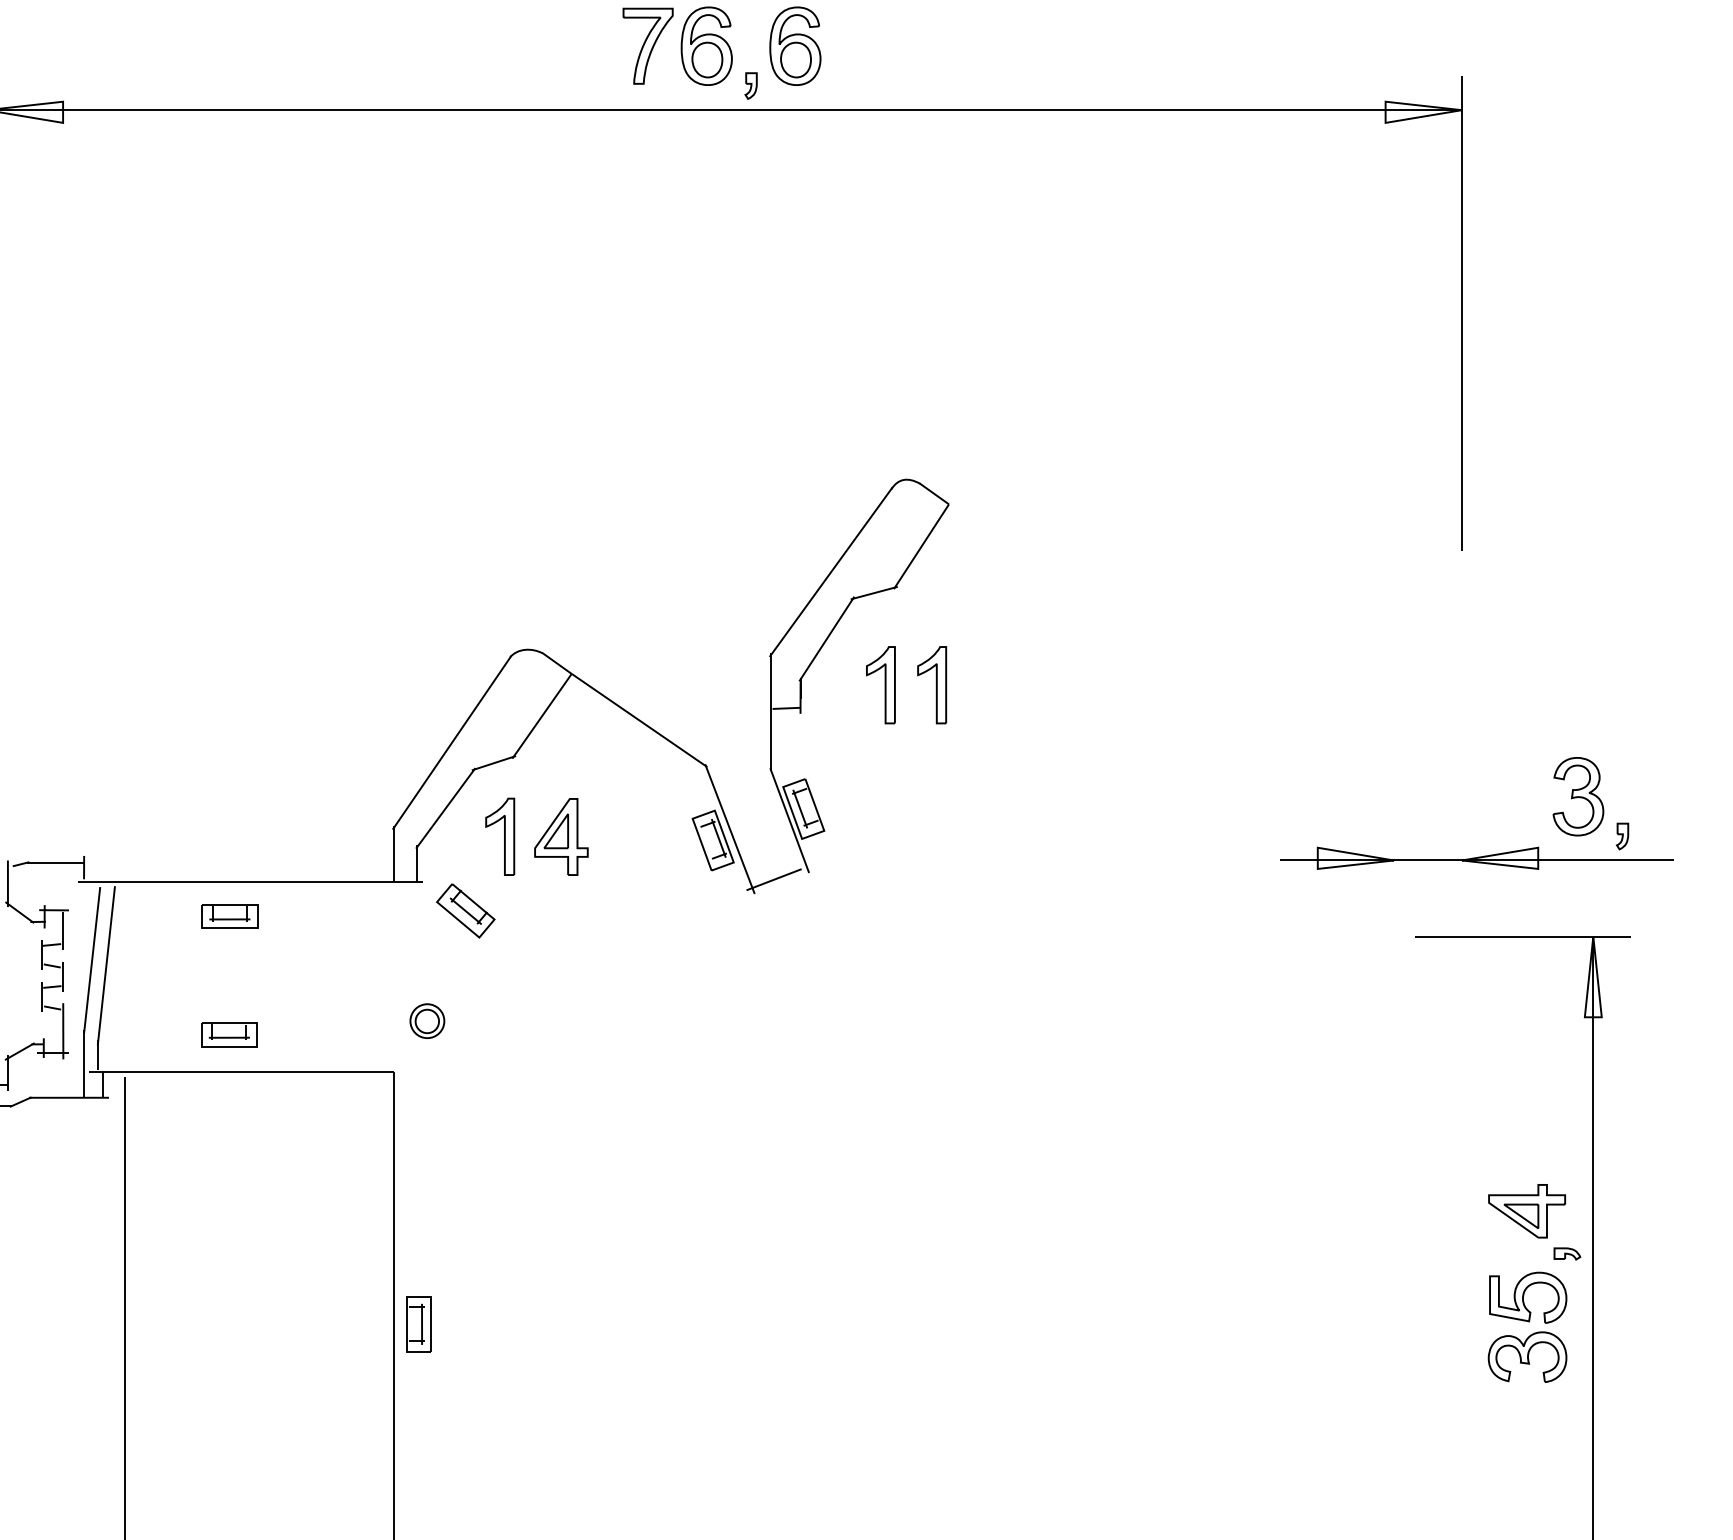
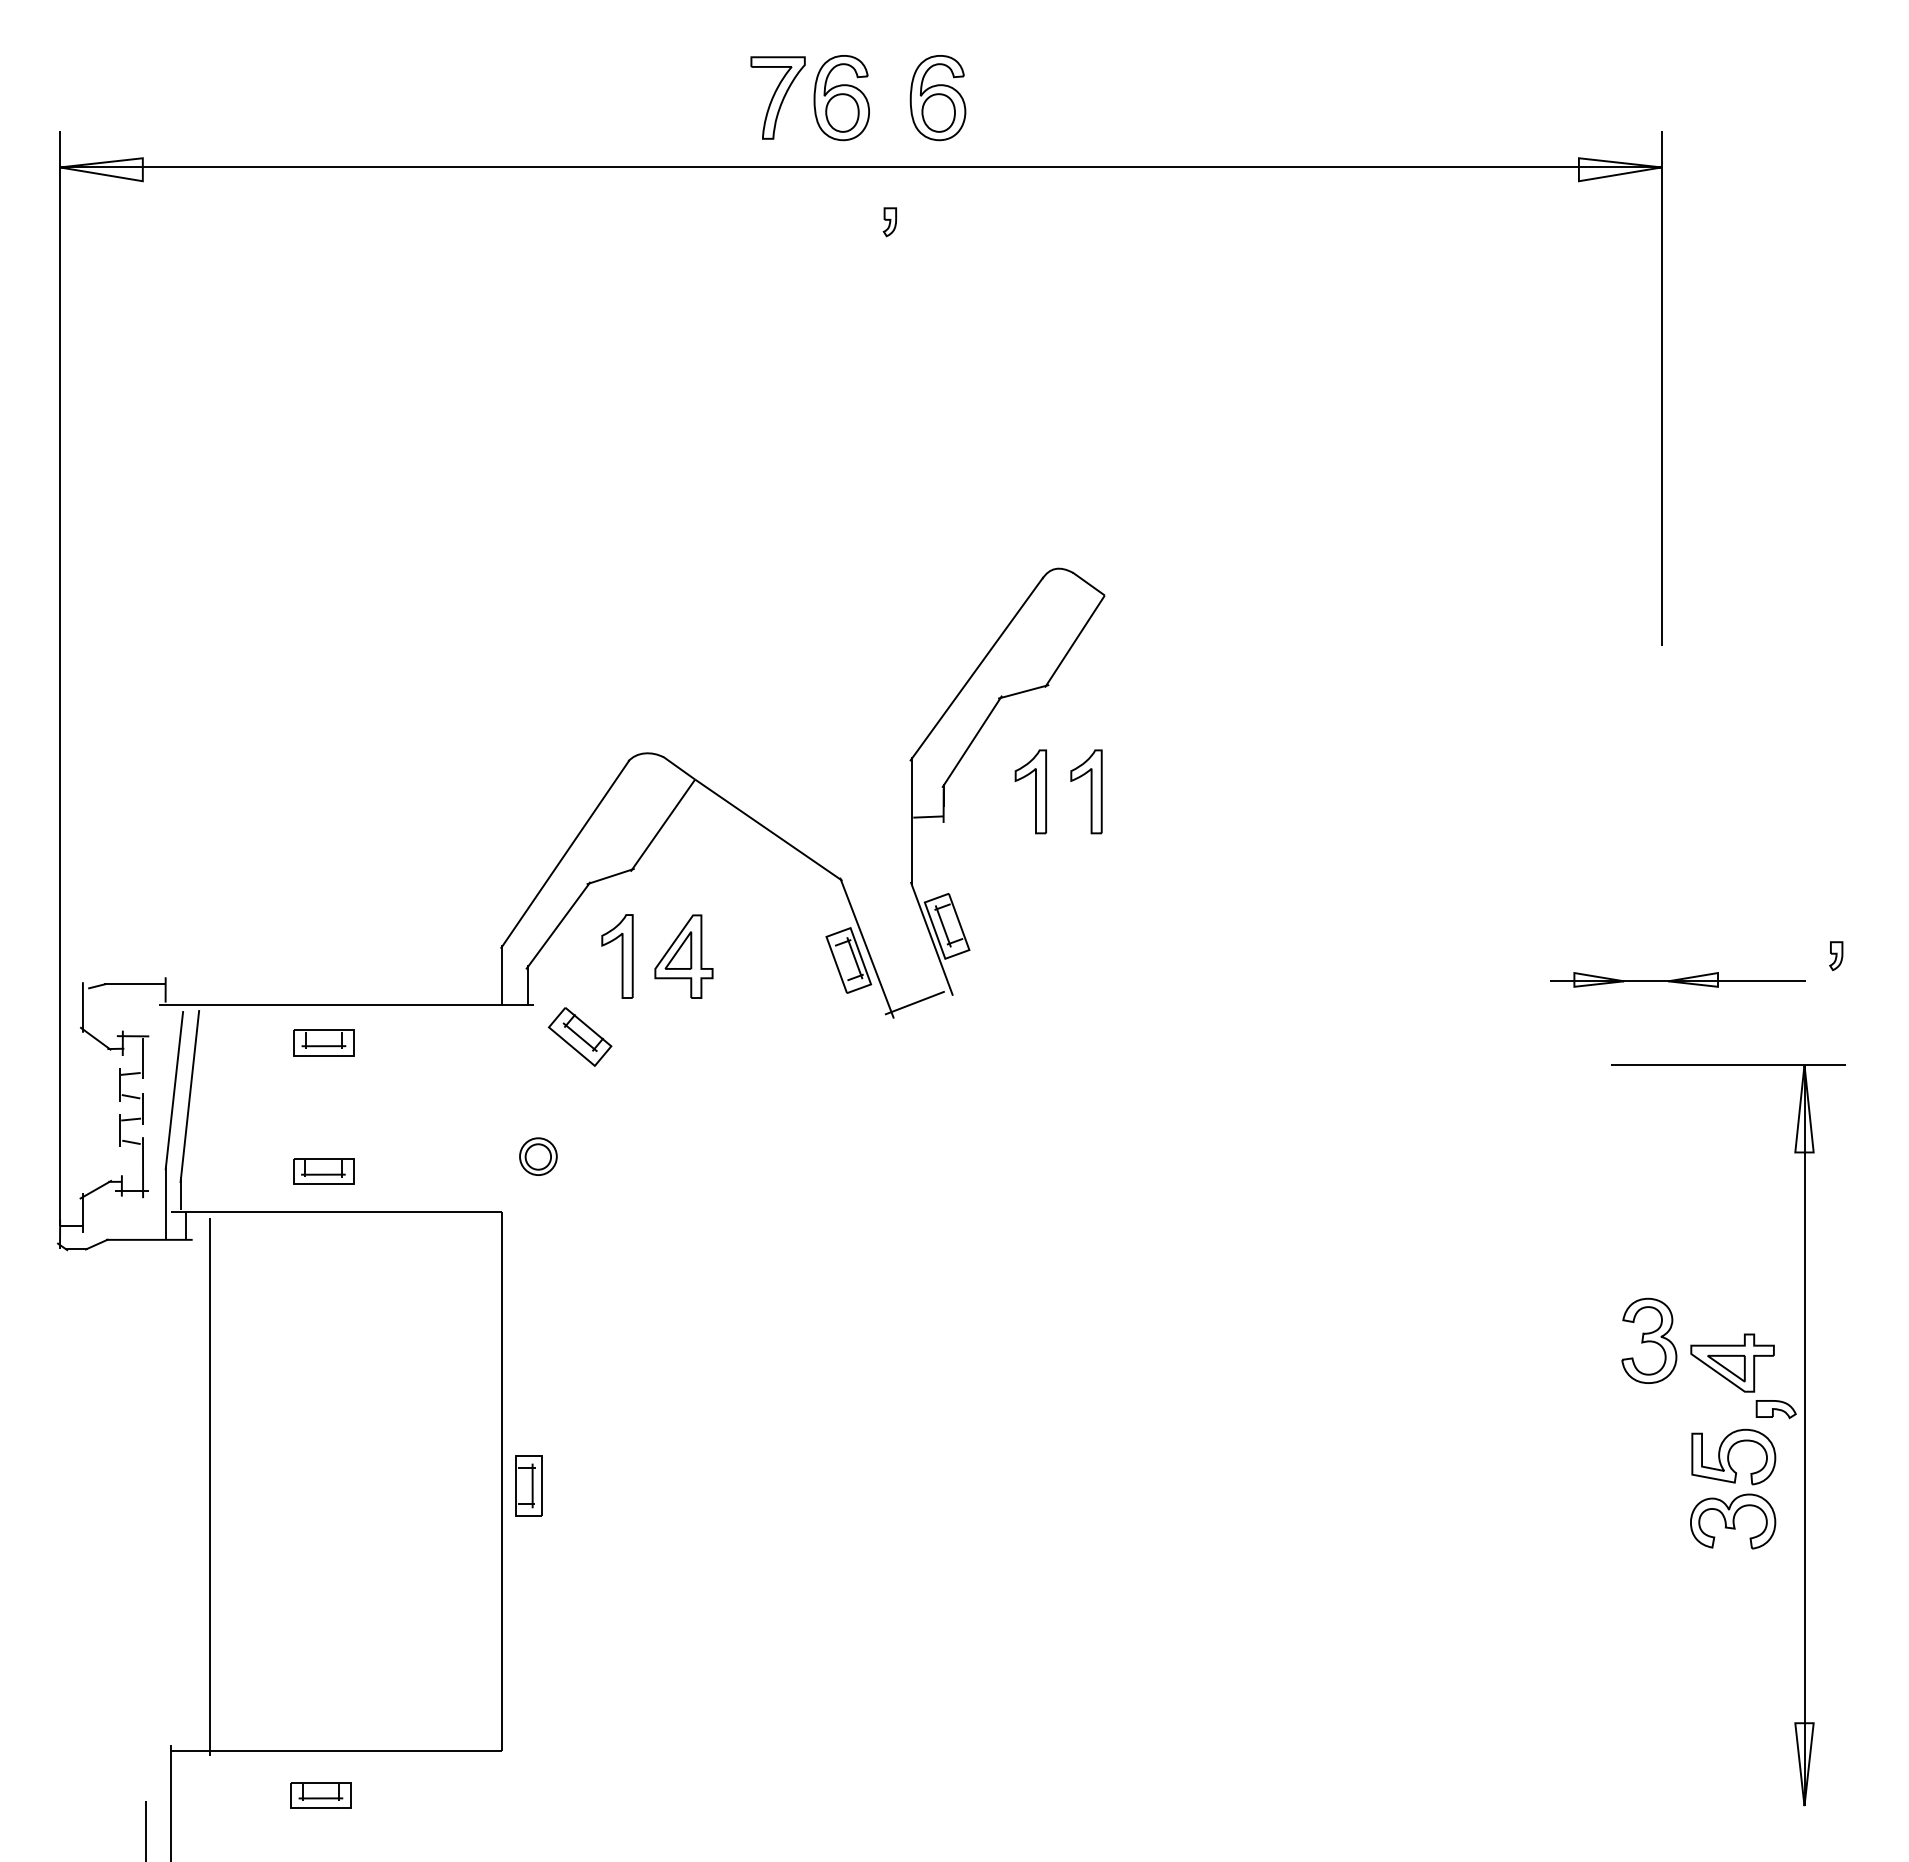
part: (750, 86) -> (889, 222), moved
part: (1578, 796) -> (1649, 1340), moved
part: (1476, 858) -> (1677, 979), size x0.6
part: (1567, 1253) -> (1776, 1409), size x1.4

